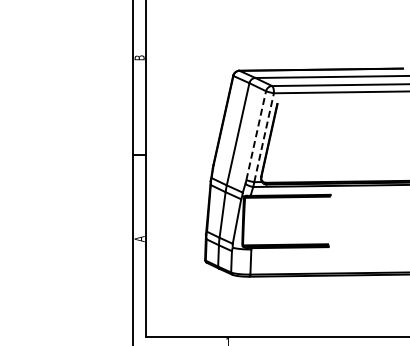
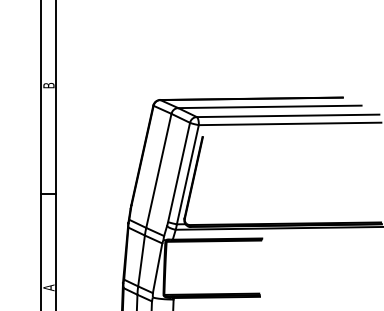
line: (256, 135) -> (179, 172), dashed -> solid
line: (264, 137) -> (188, 174), dashed -> solid

